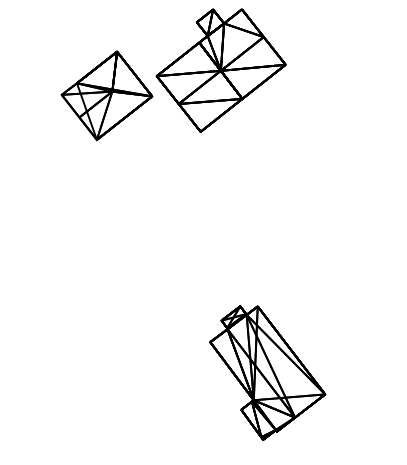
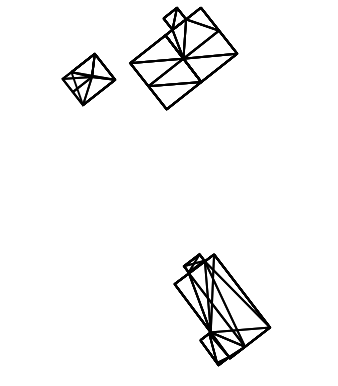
part: (106, 95) -> (88, 79), size x0.7

